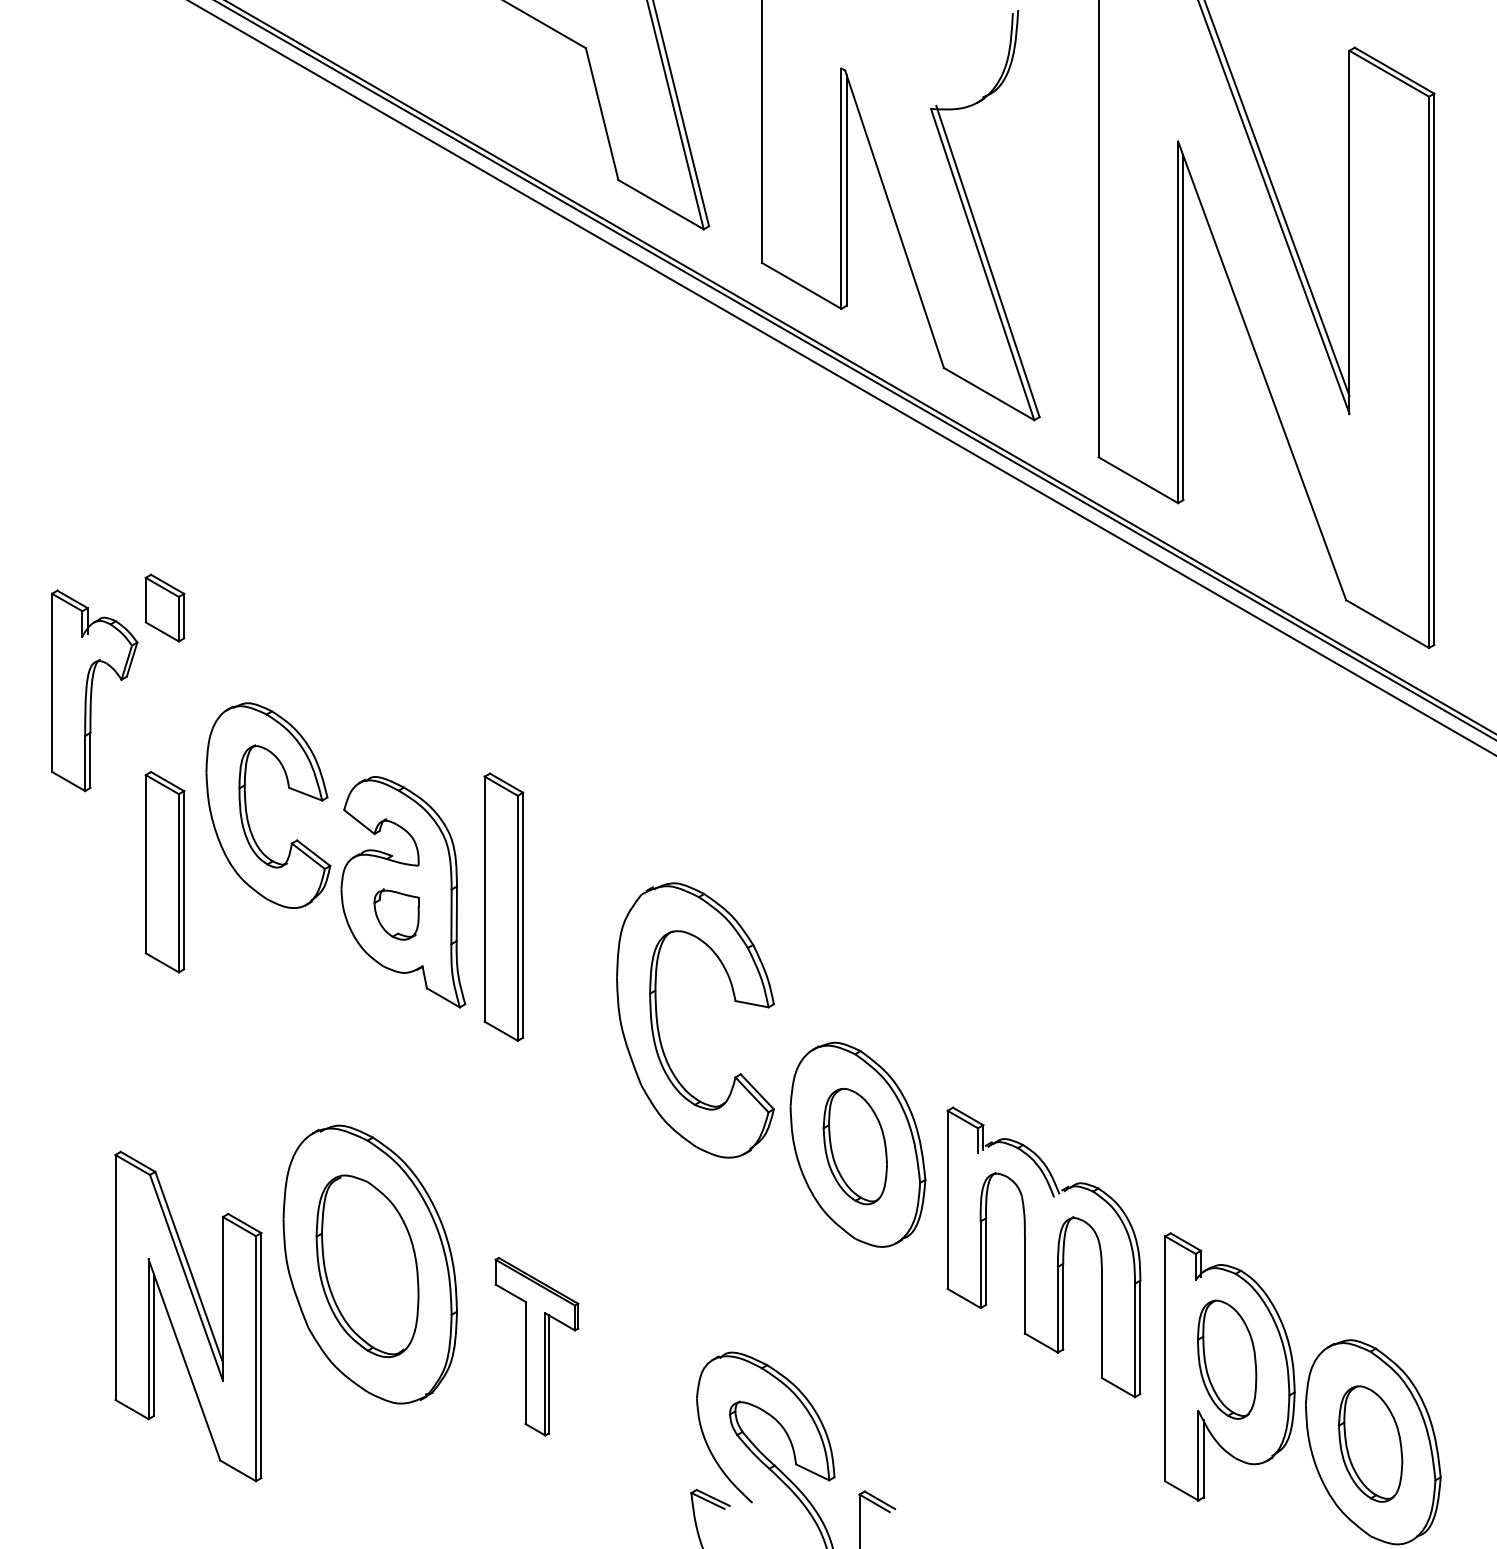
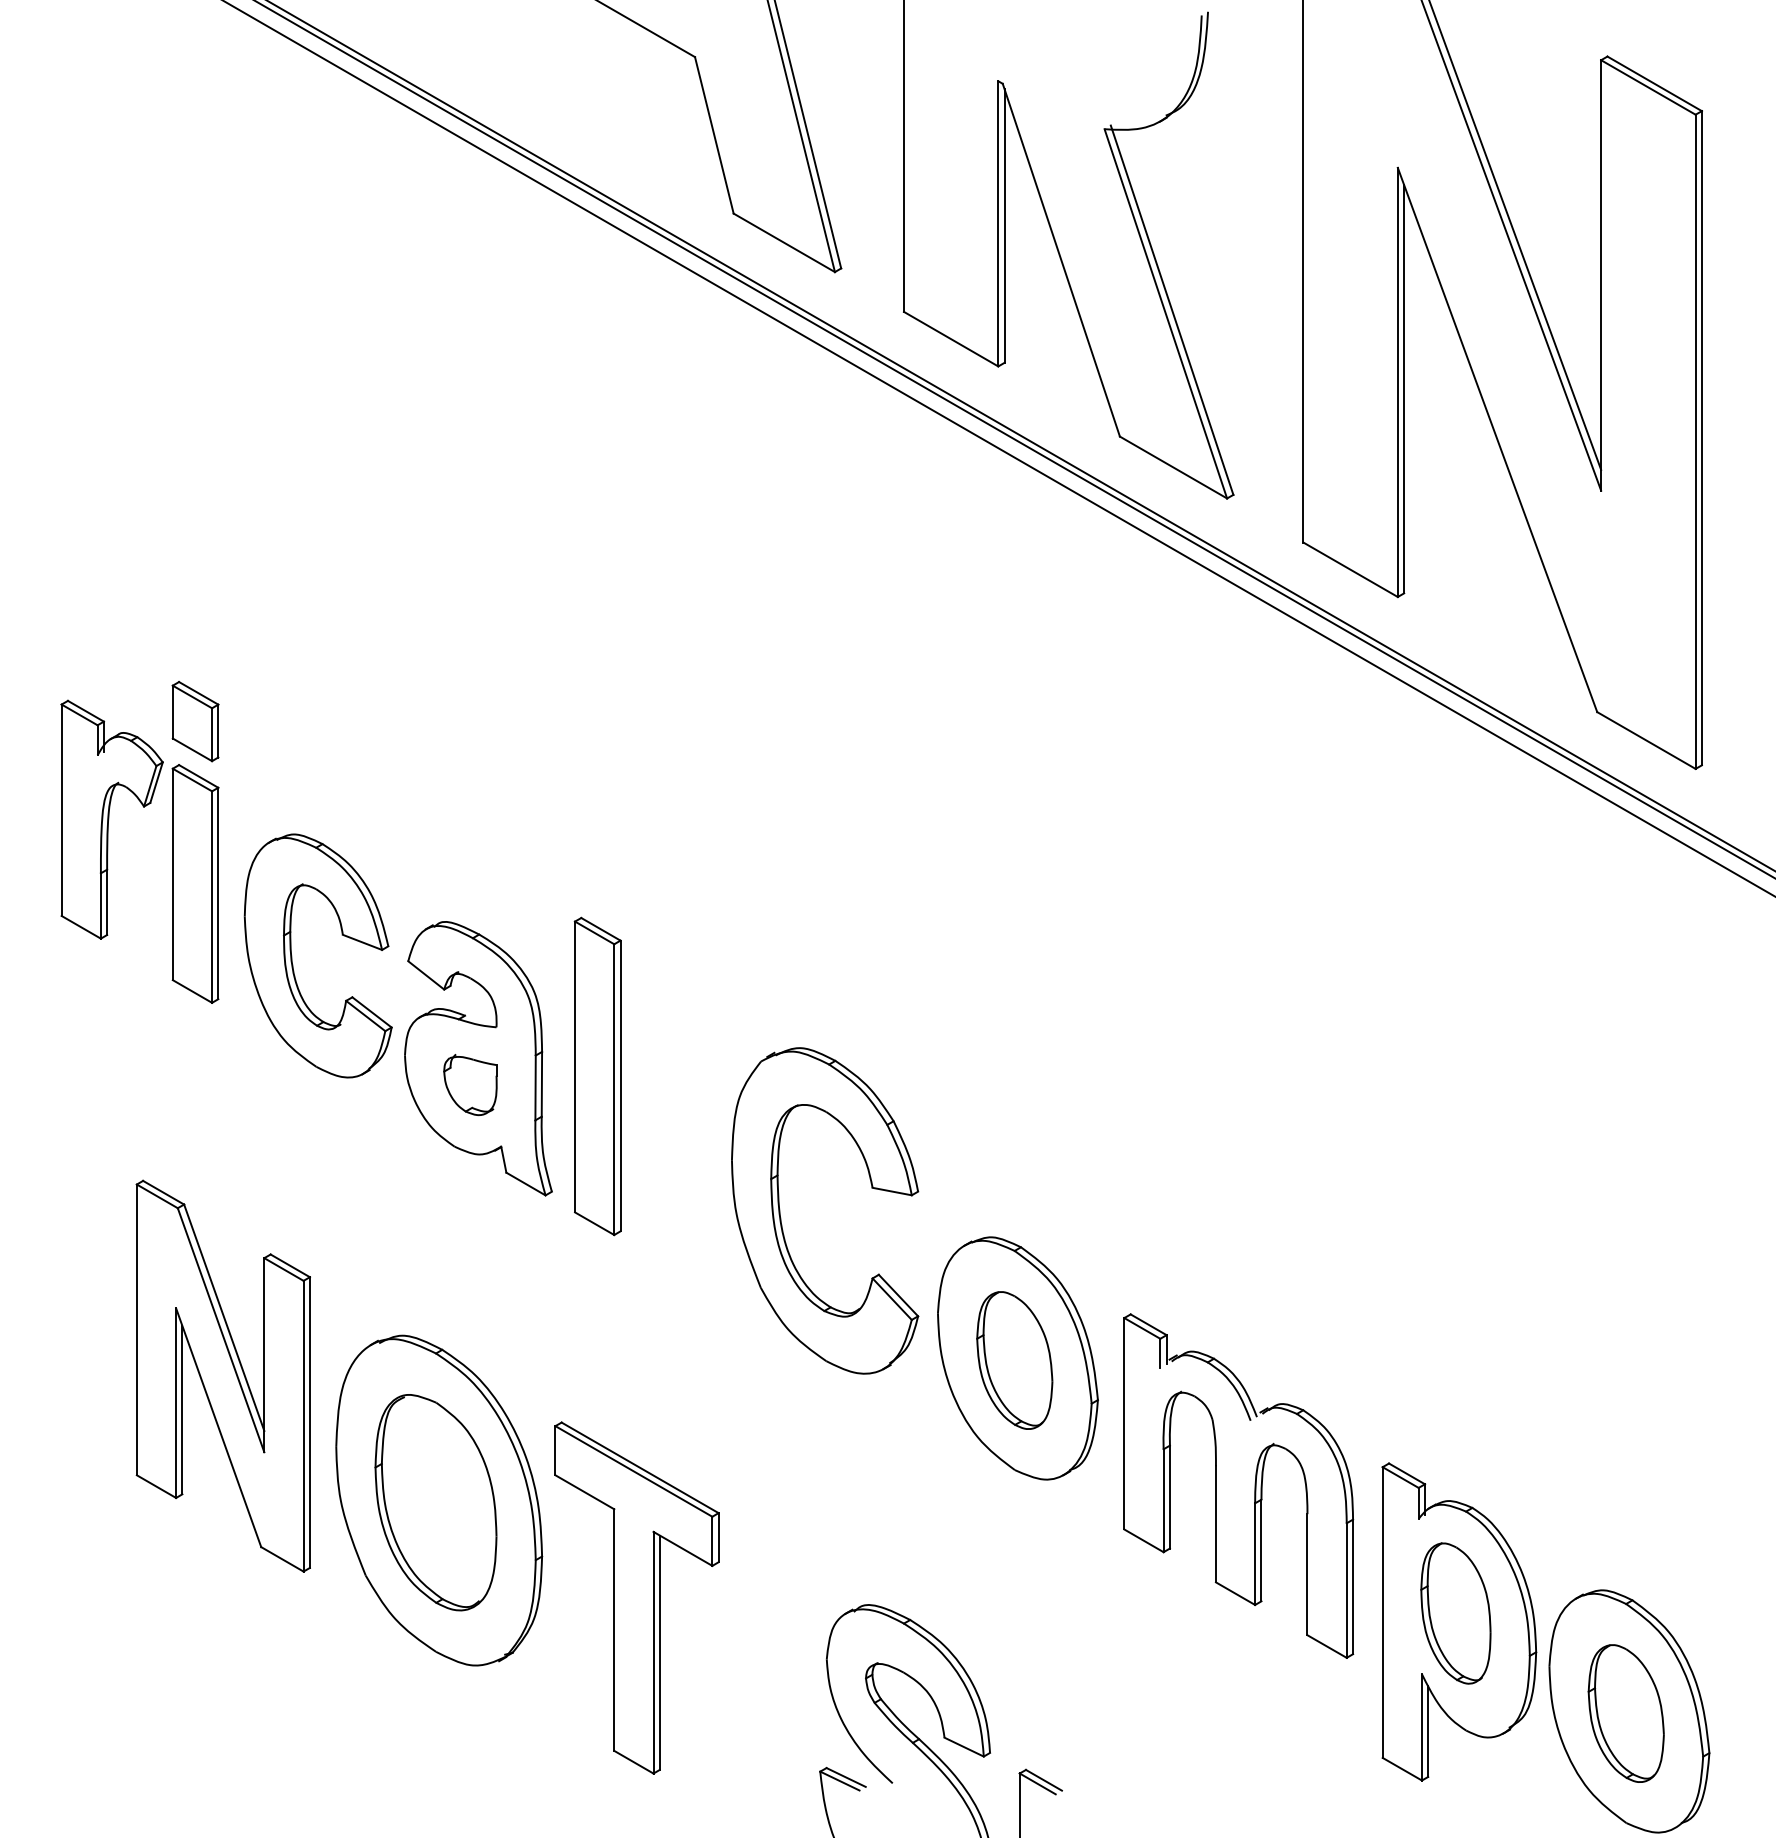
part: (164, 871) -> (195, 883), moved
part: (187, 1315) -> (222, 1375), moved
part: (536, 1346) -> (636, 1597), size x1.67

